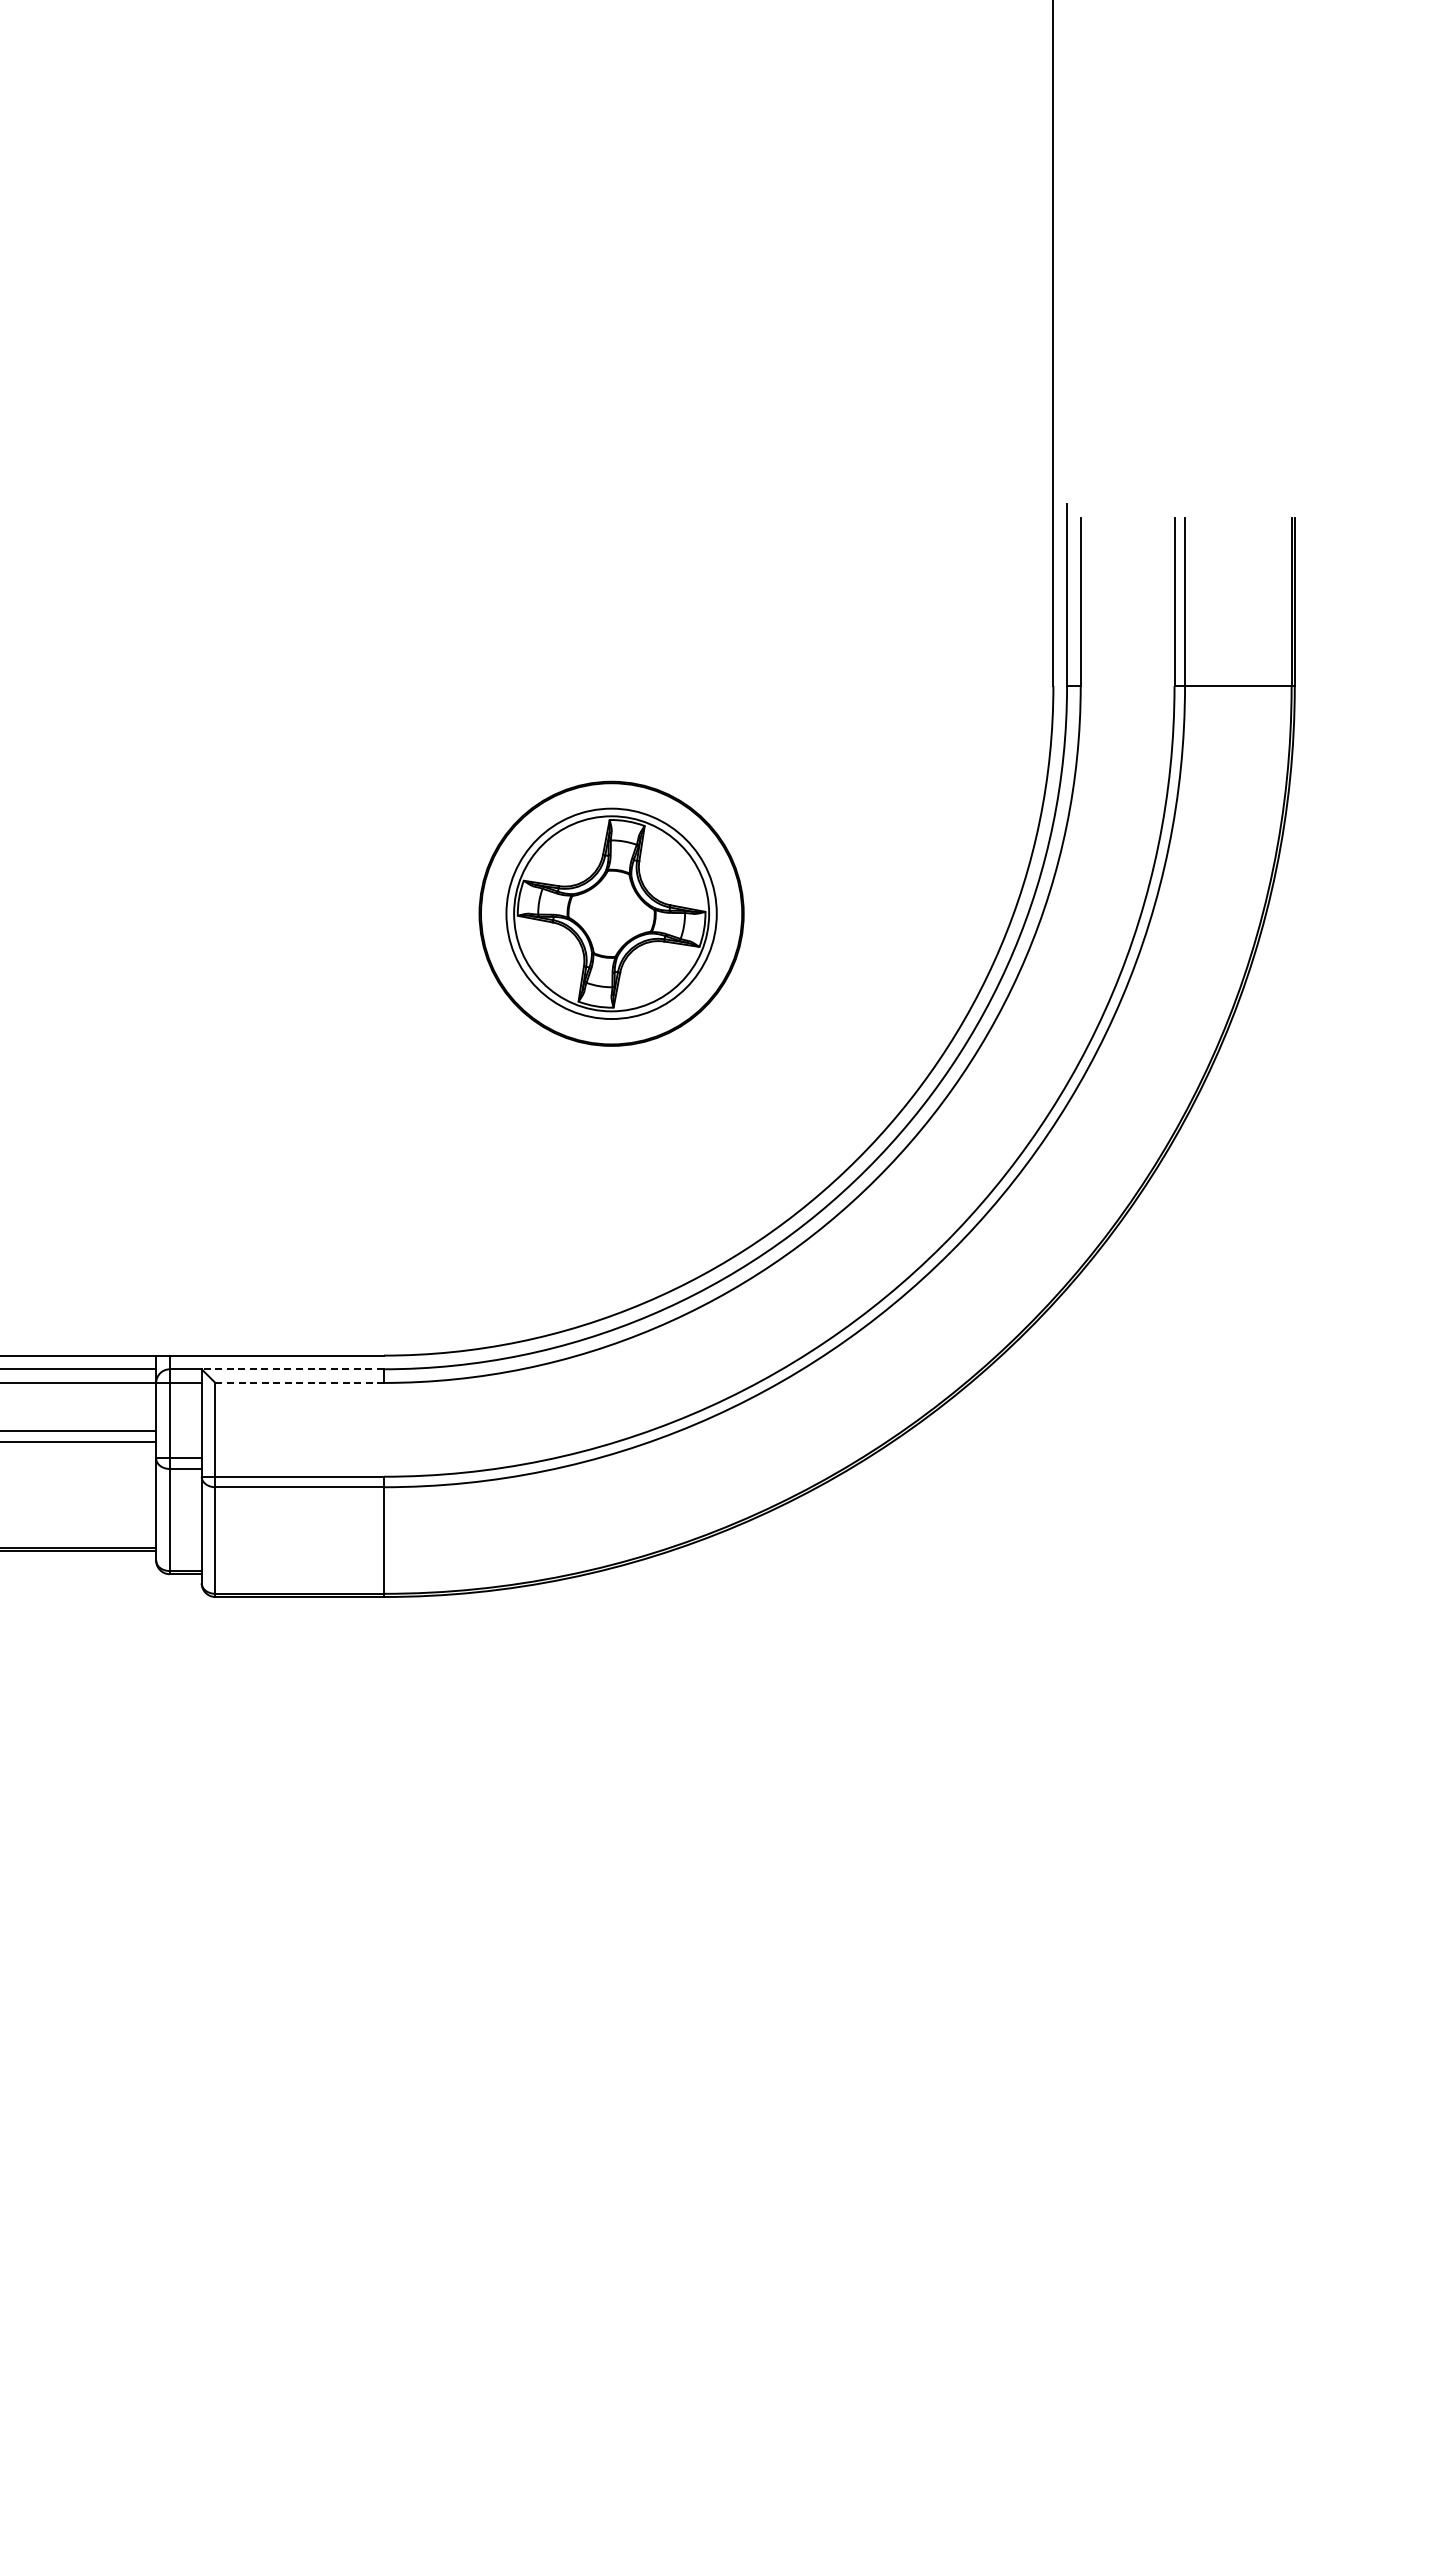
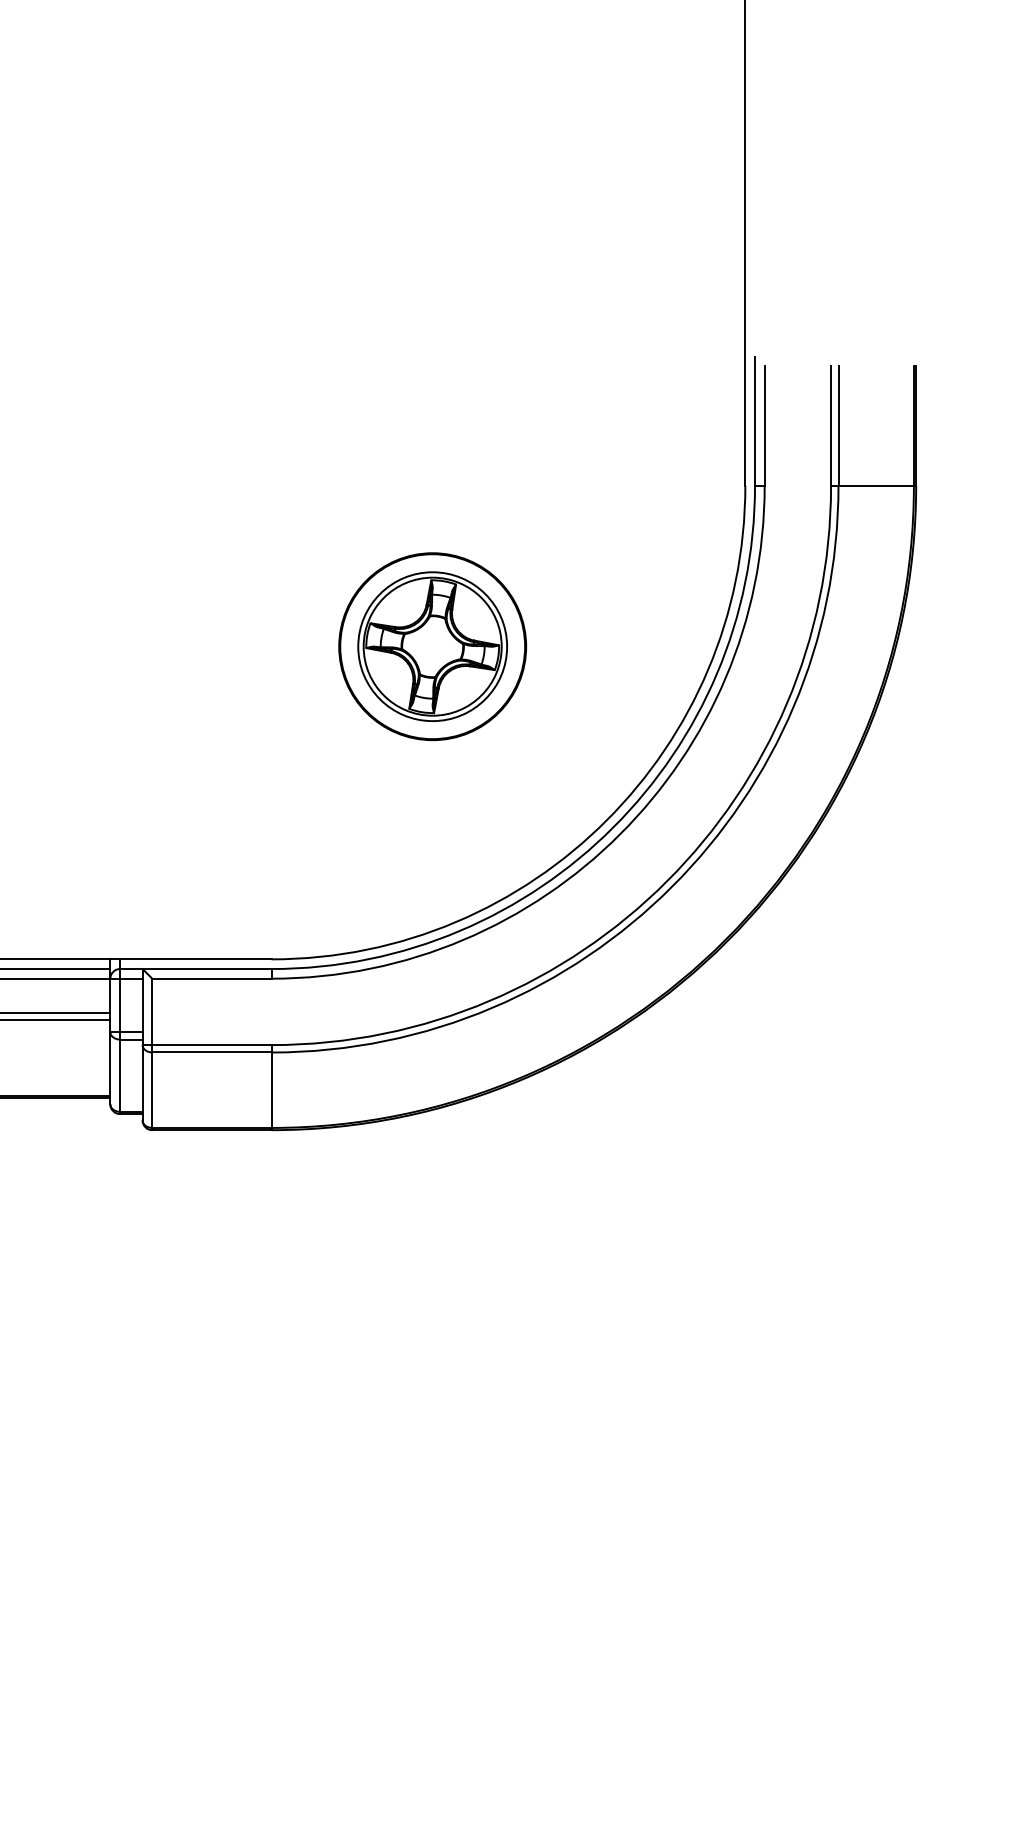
line: (292, 1369) -> (206, 969), dashed -> solid
line: (300, 1382) -> (212, 978), dashed -> solid

